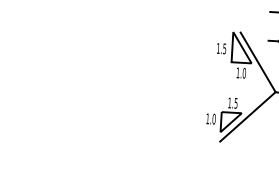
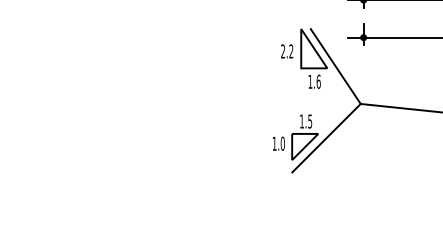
text: (221, 48) -> (287, 51), 1.5 -> 2.2
text: (244, 73) -> (318, 81), 1.0 -> 1.6

